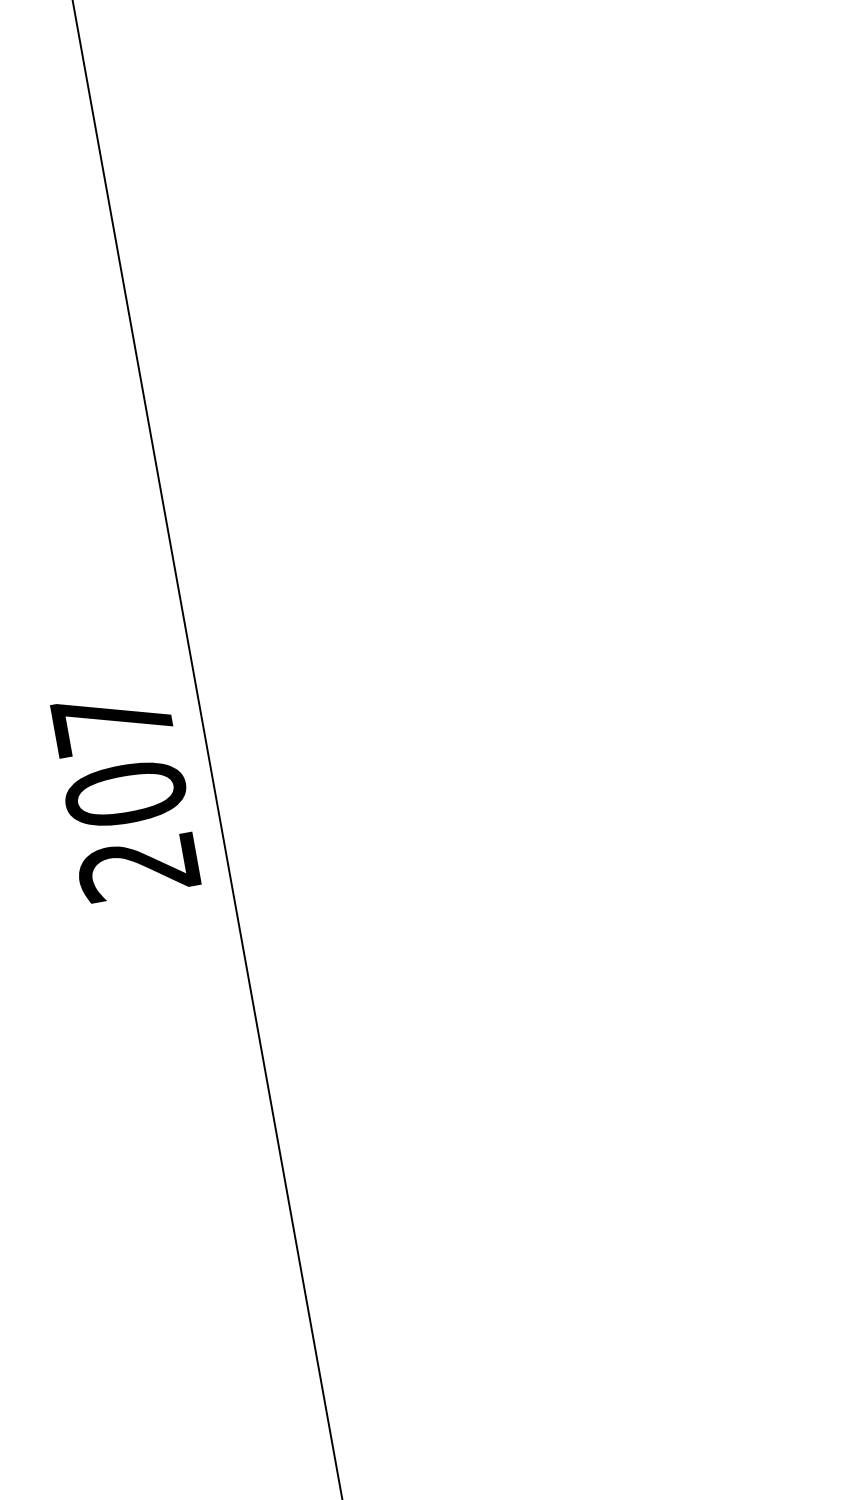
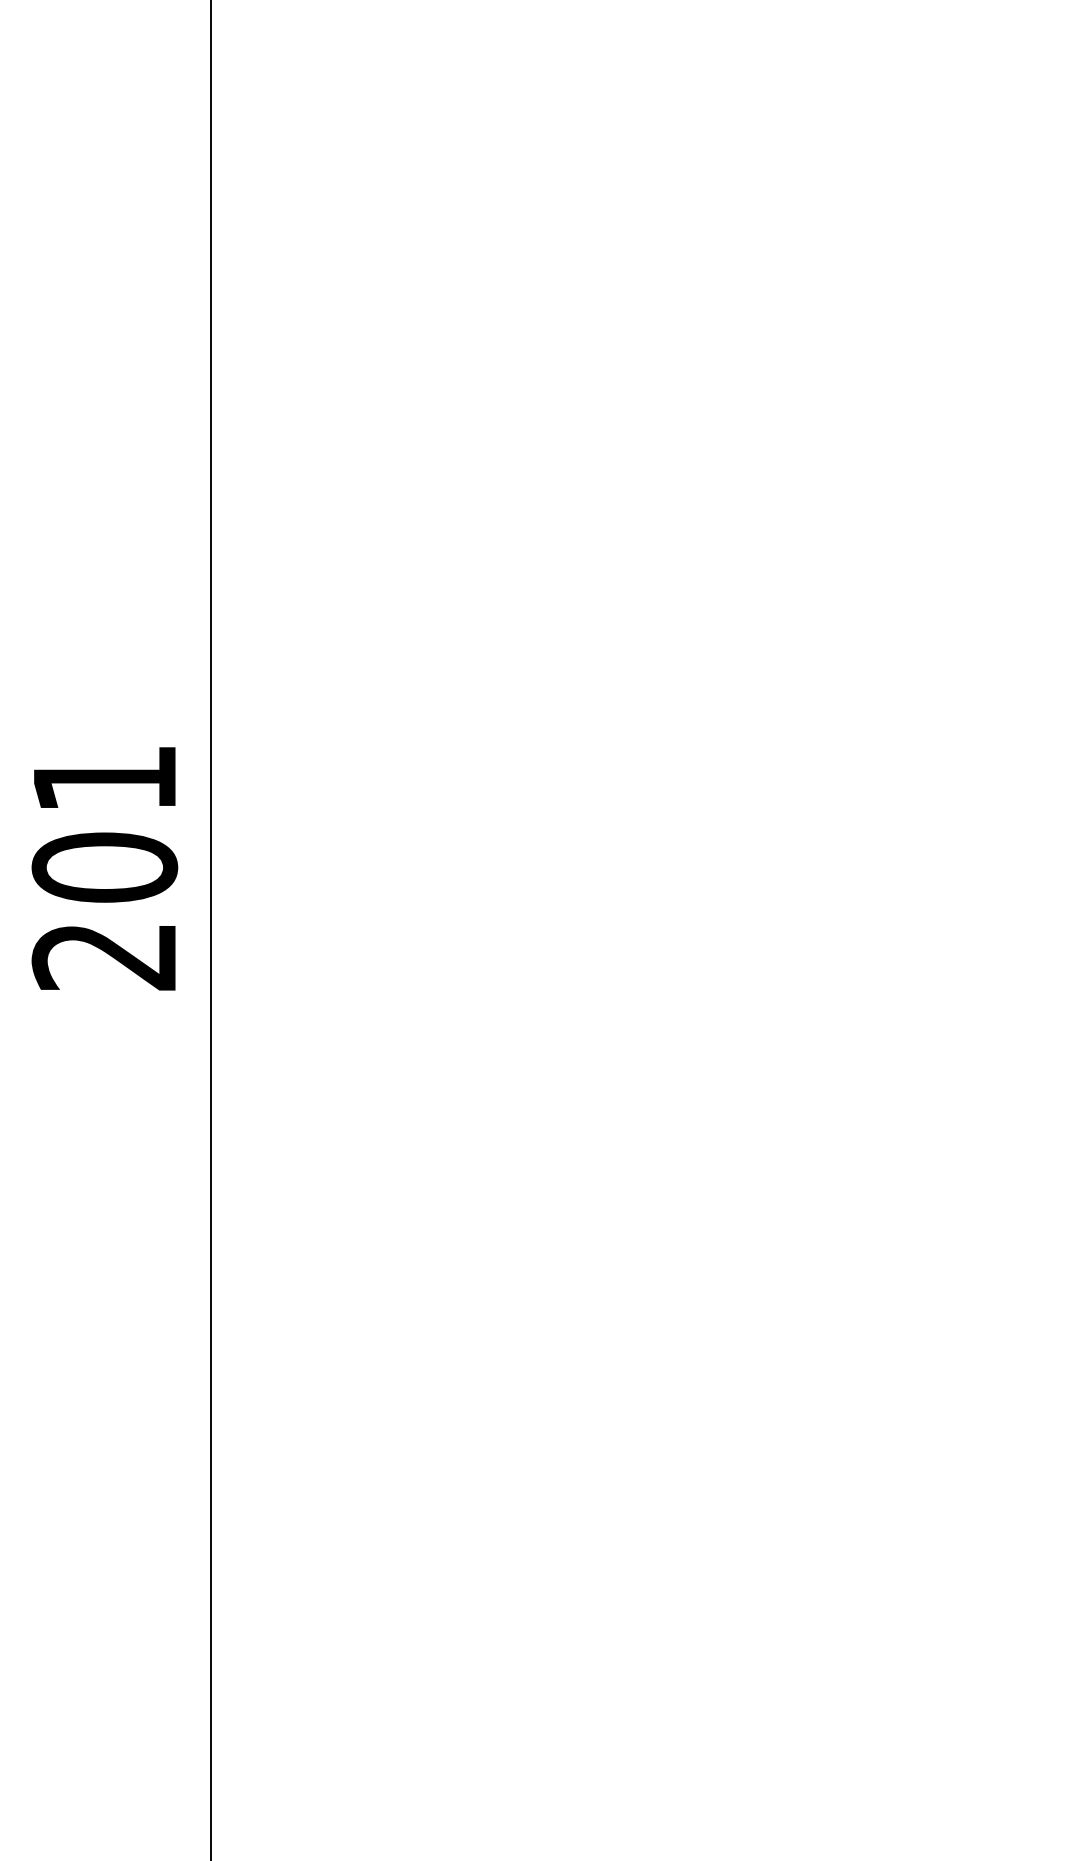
text: (112, 721) -> (104, 778), 207 -> 201

